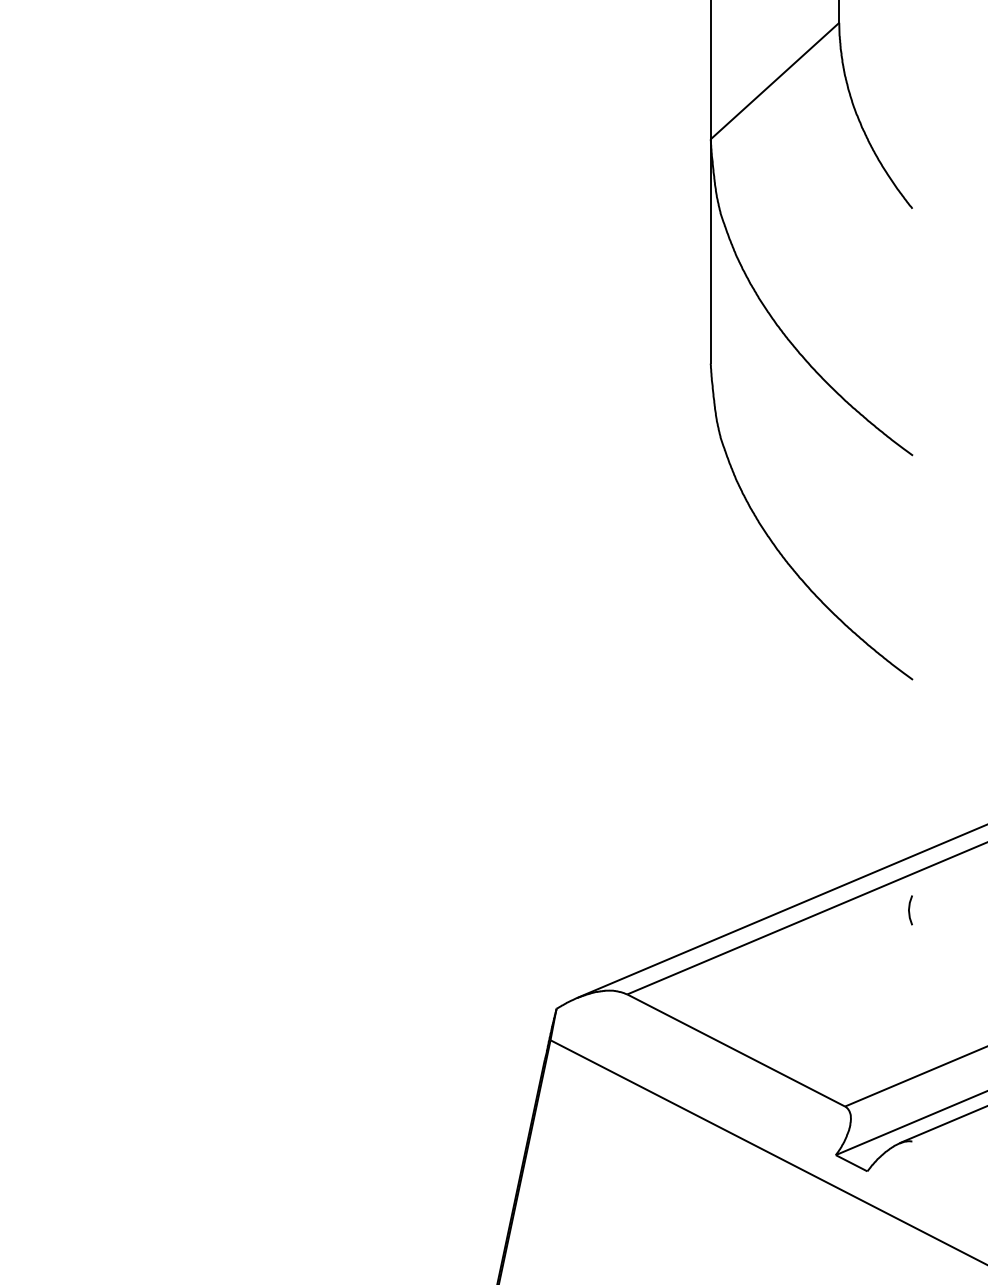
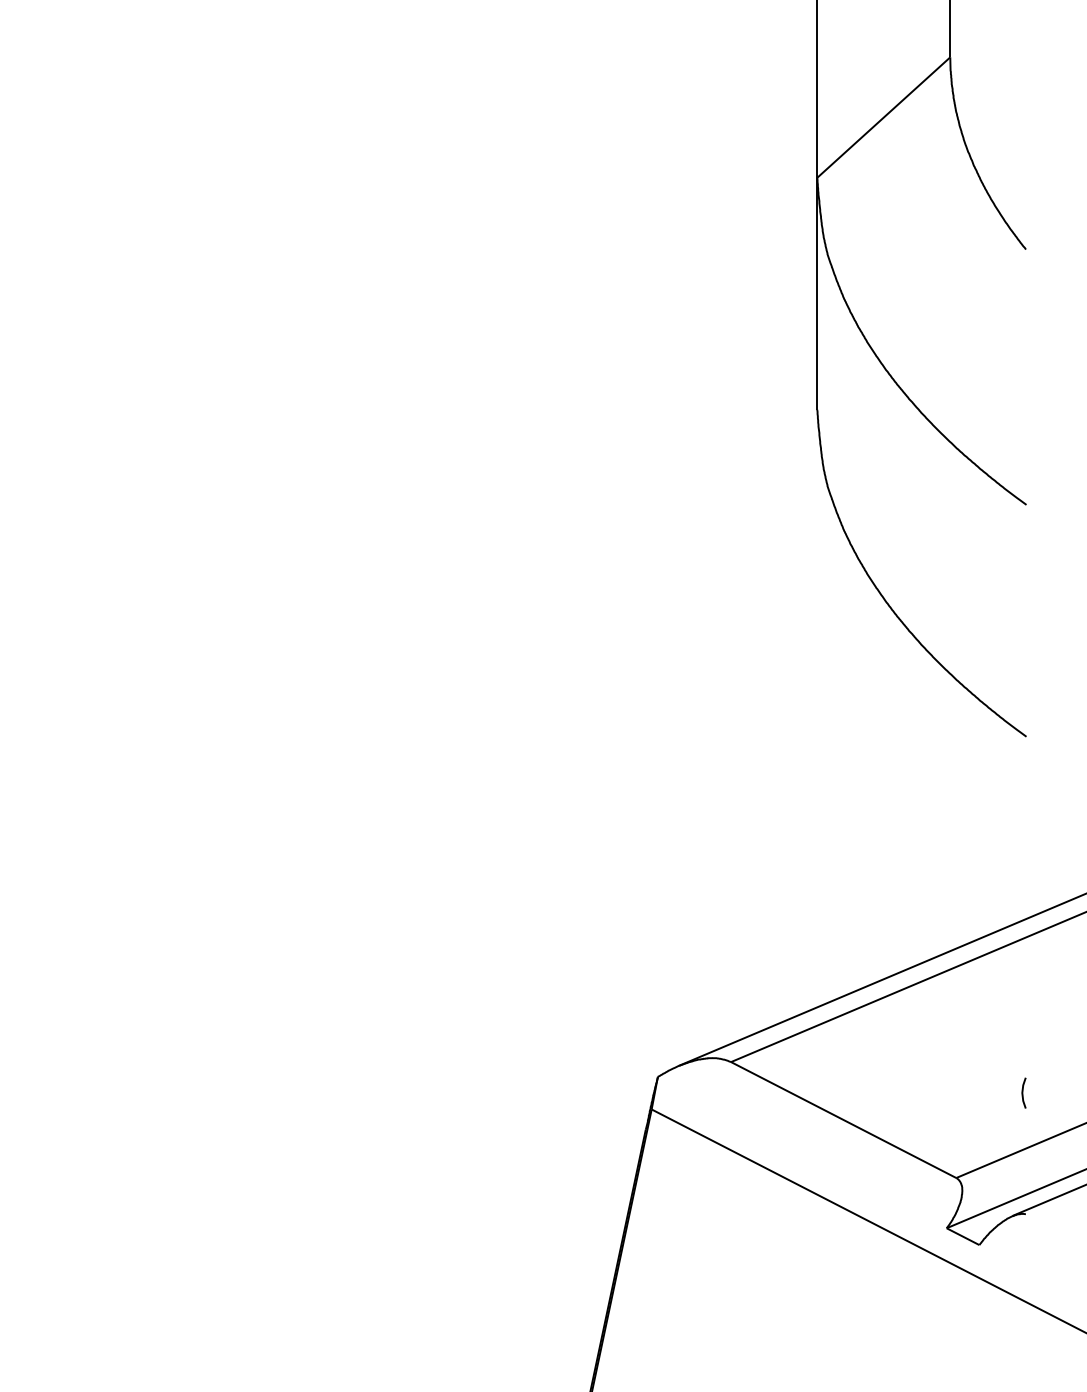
curve: (910, 909) -> (1023, 1092), moved

